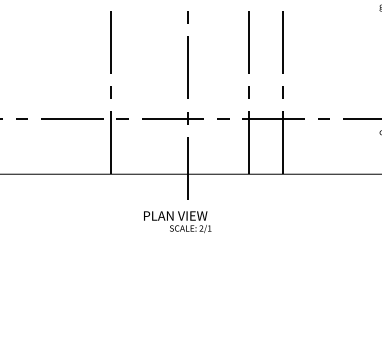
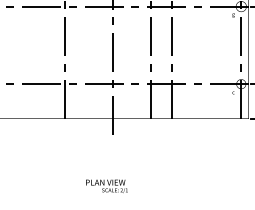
text: (176, 220) -> (106, 185), moved

